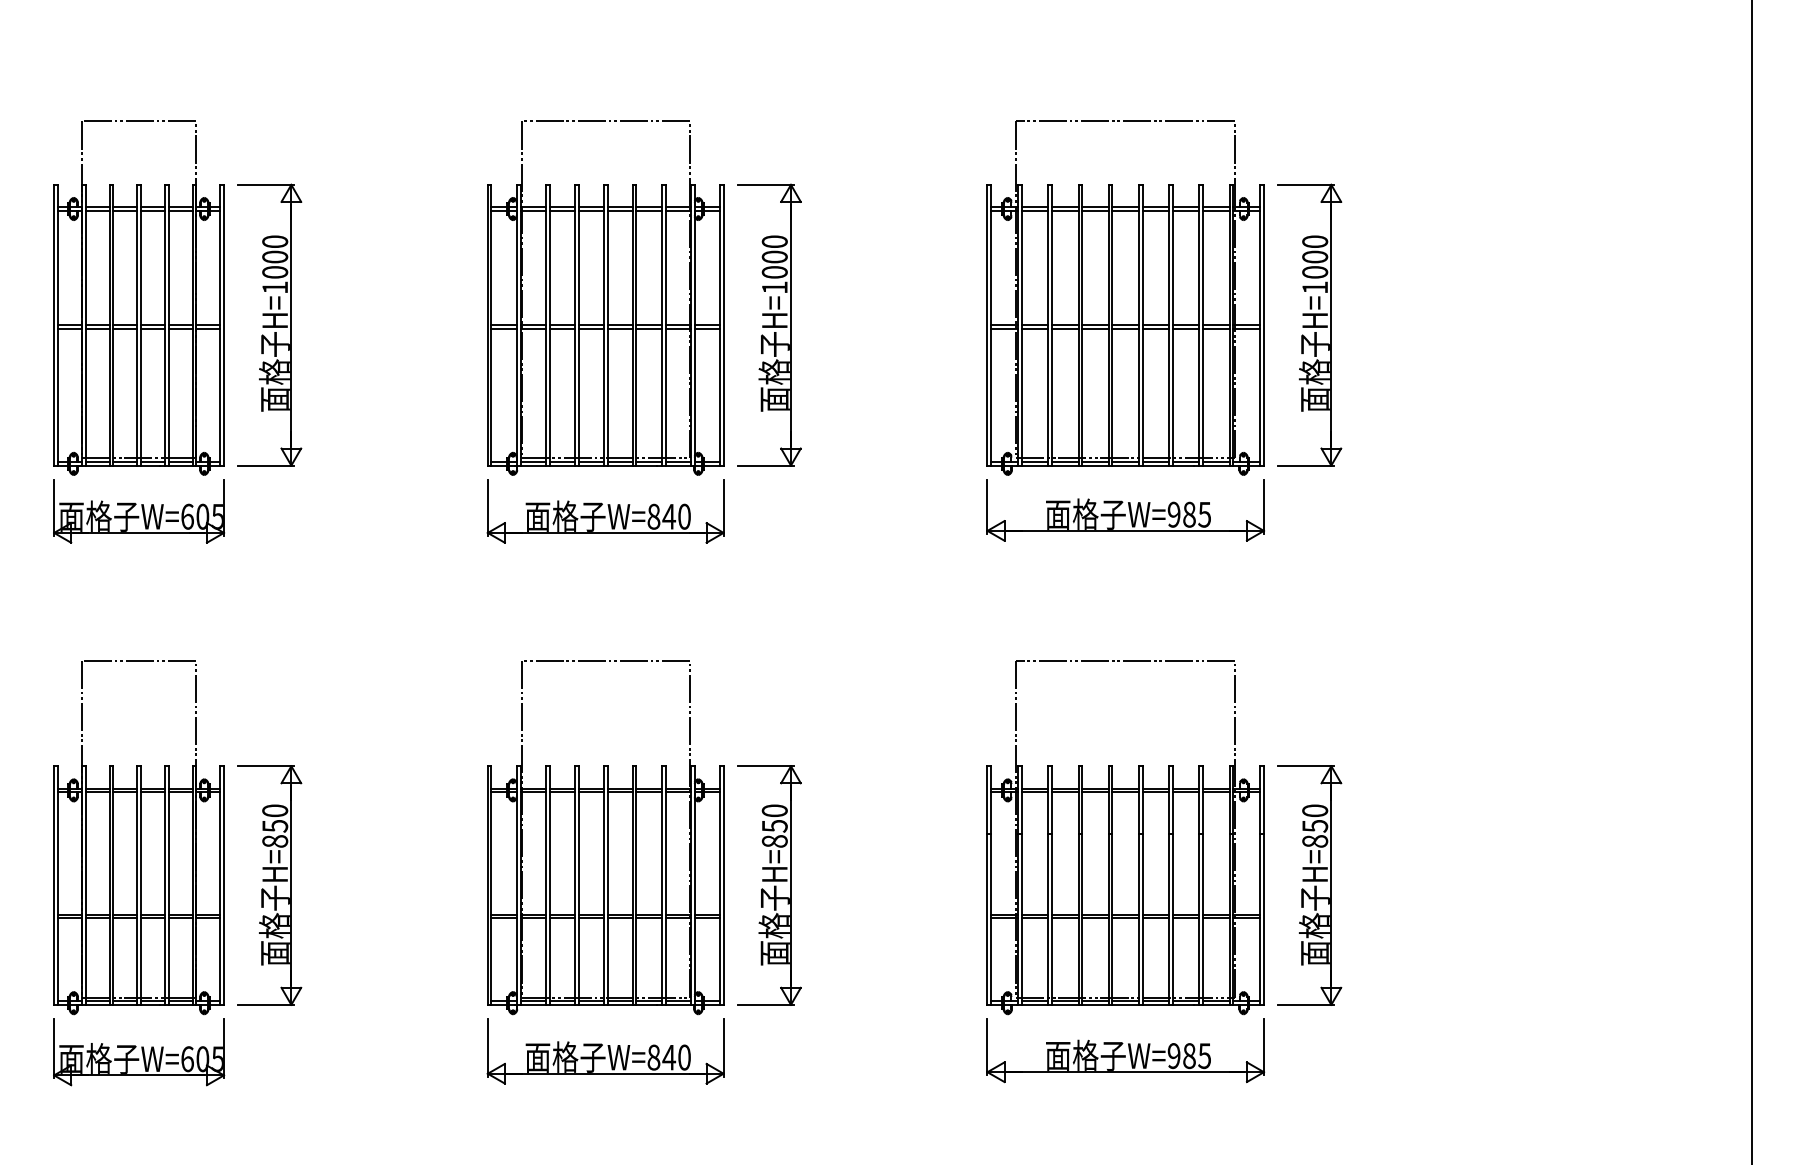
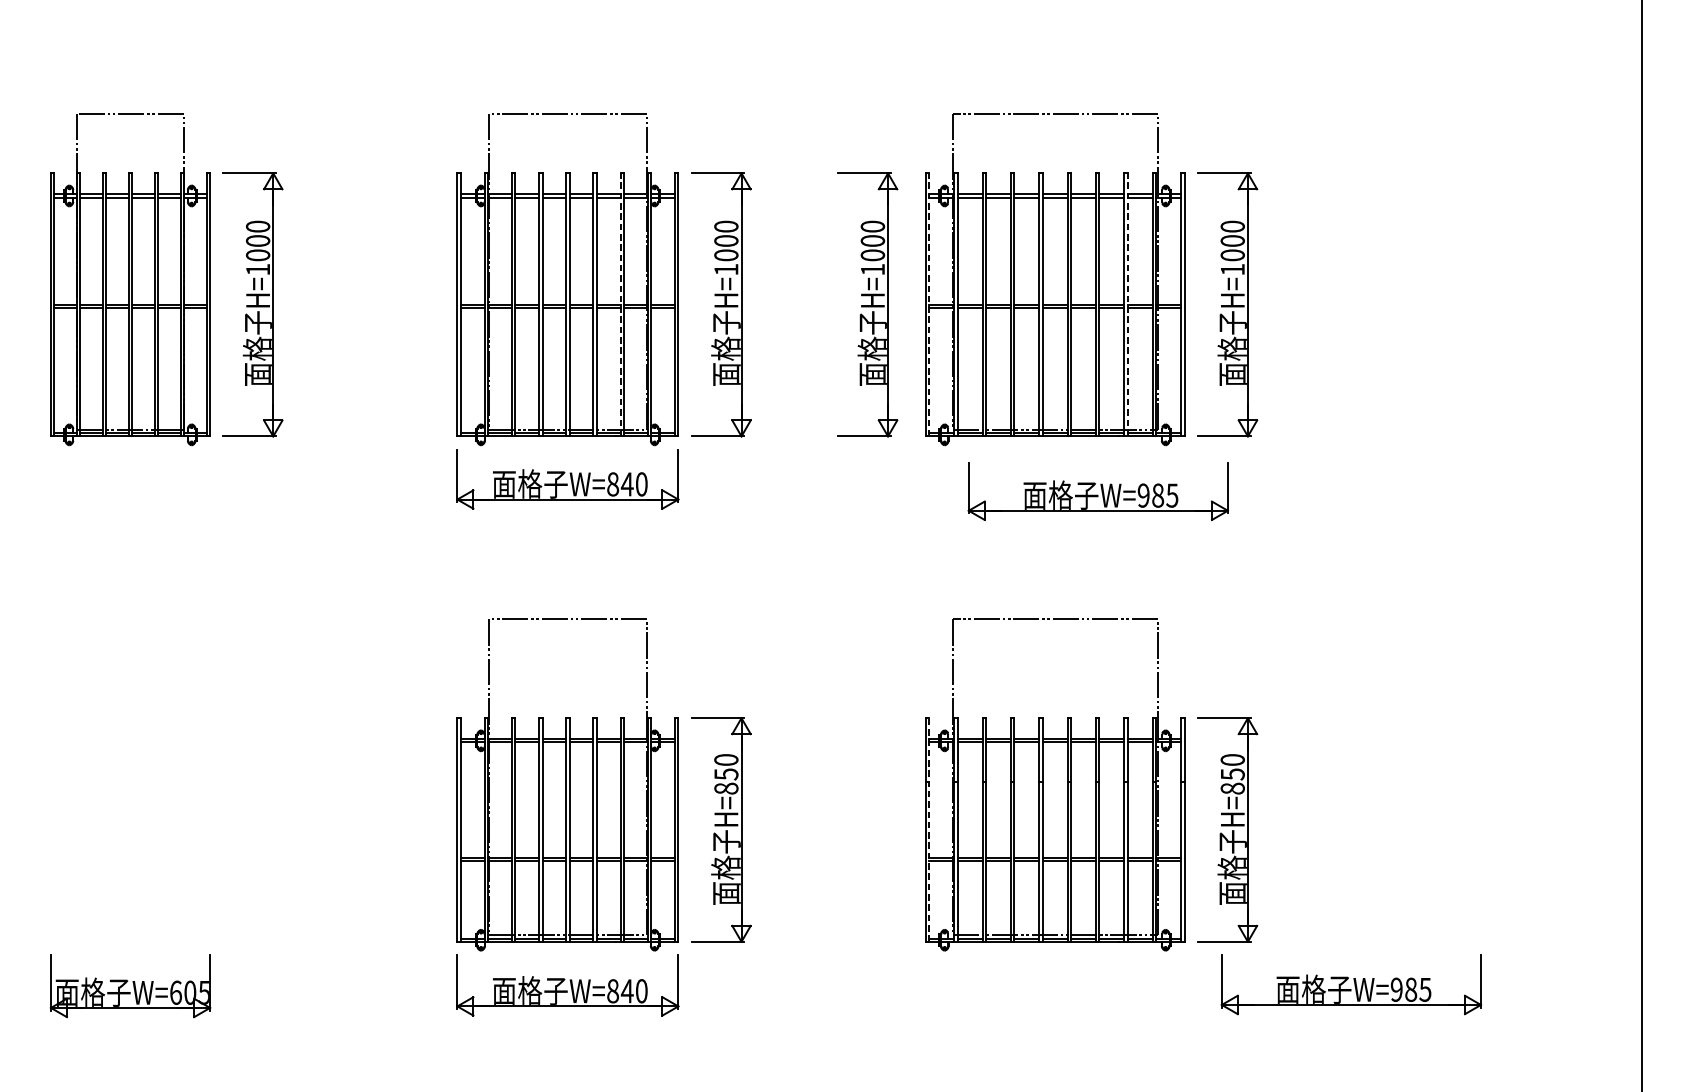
line: (661, 324) -> (620, 304), solid -> dashed
part: (925, 324) -> (867, 304), added
line: (991, 324) -> (929, 304), solid -> dashed
line: (1203, 324) -> (1128, 304), solid -> dashed
part: (1125, 510) -> (1098, 491), moved
part: (139, 511) -> (130, 479), removed
part: (138, 837) -> (130, 784), removed
part: (269, 885) -> (252, 829), removed
line: (991, 885) -> (929, 829), solid -> dashed
part: (1125, 1050) -> (1351, 984), moved

